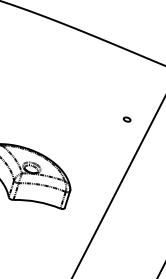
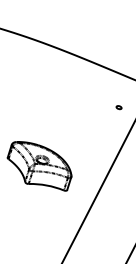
part: (126, 119) -> (118, 107), moved

